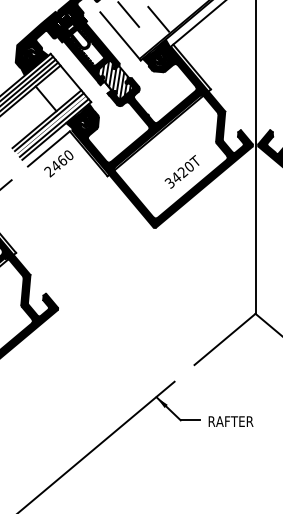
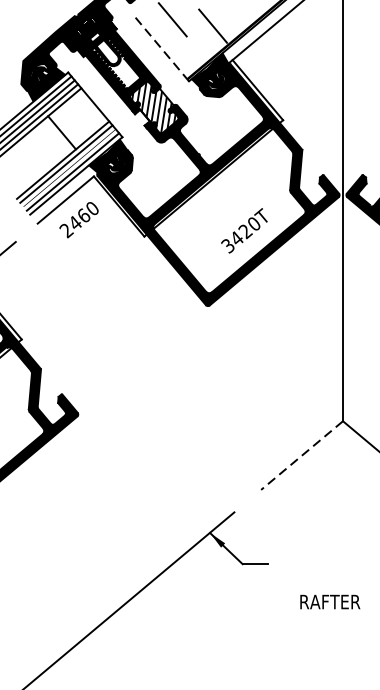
line: (120, 36) -> (161, 49), solid -> dashed
line: (225, 339) -> (302, 455), solid -> dashed
text: (230, 421) -> (329, 601), moved

